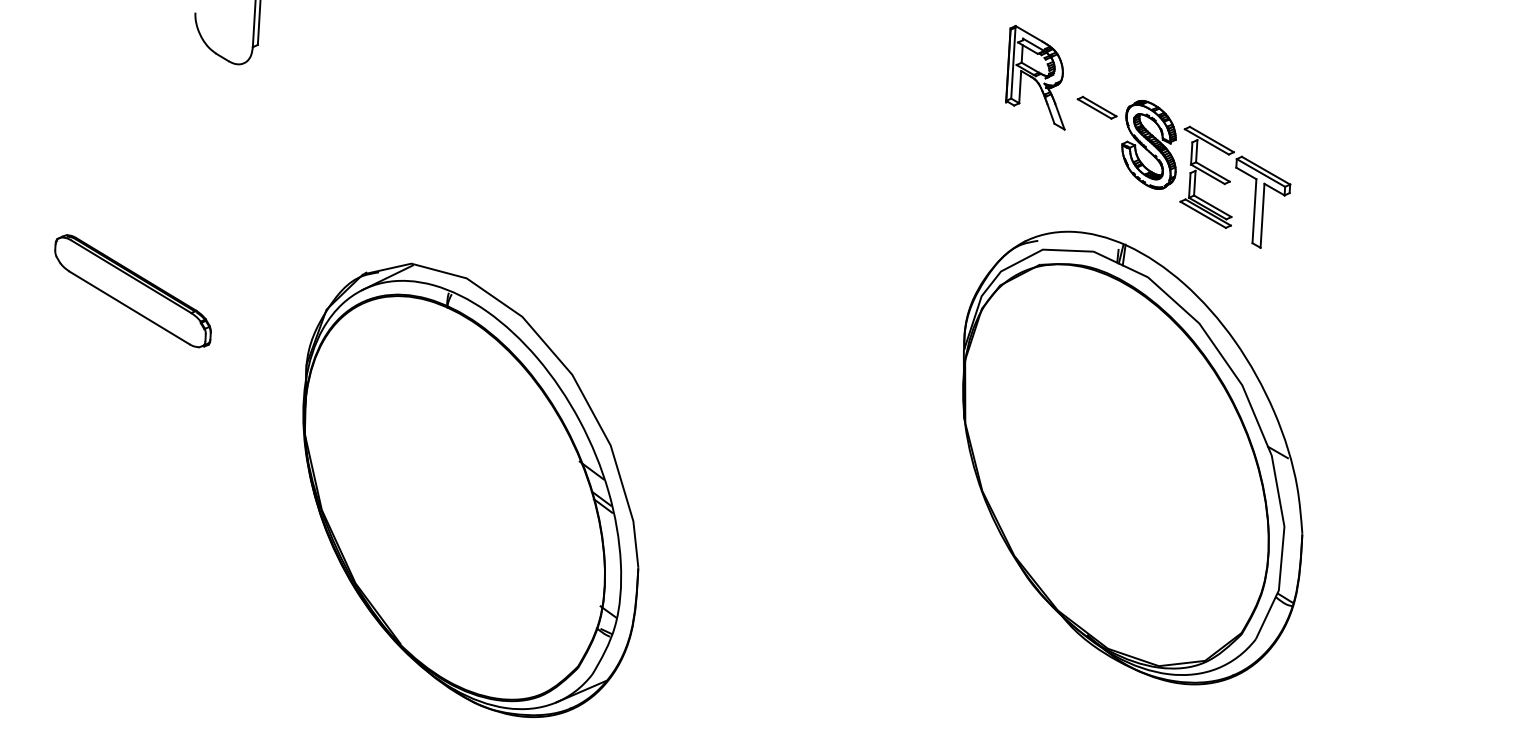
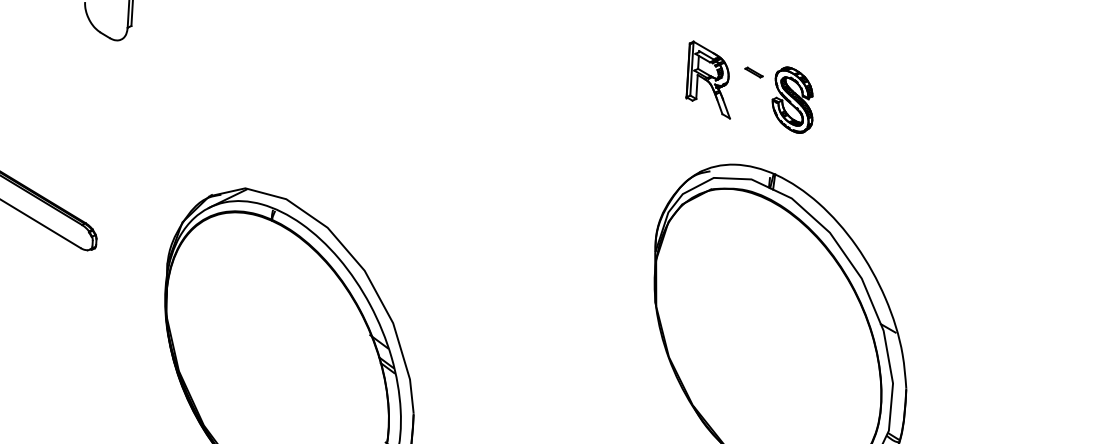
part: (1035, 77) -> (708, 79), moved
part: (1096, 107) -> (753, 72), size x0.6
part: (1230, 182) -> (853, 128), removed

